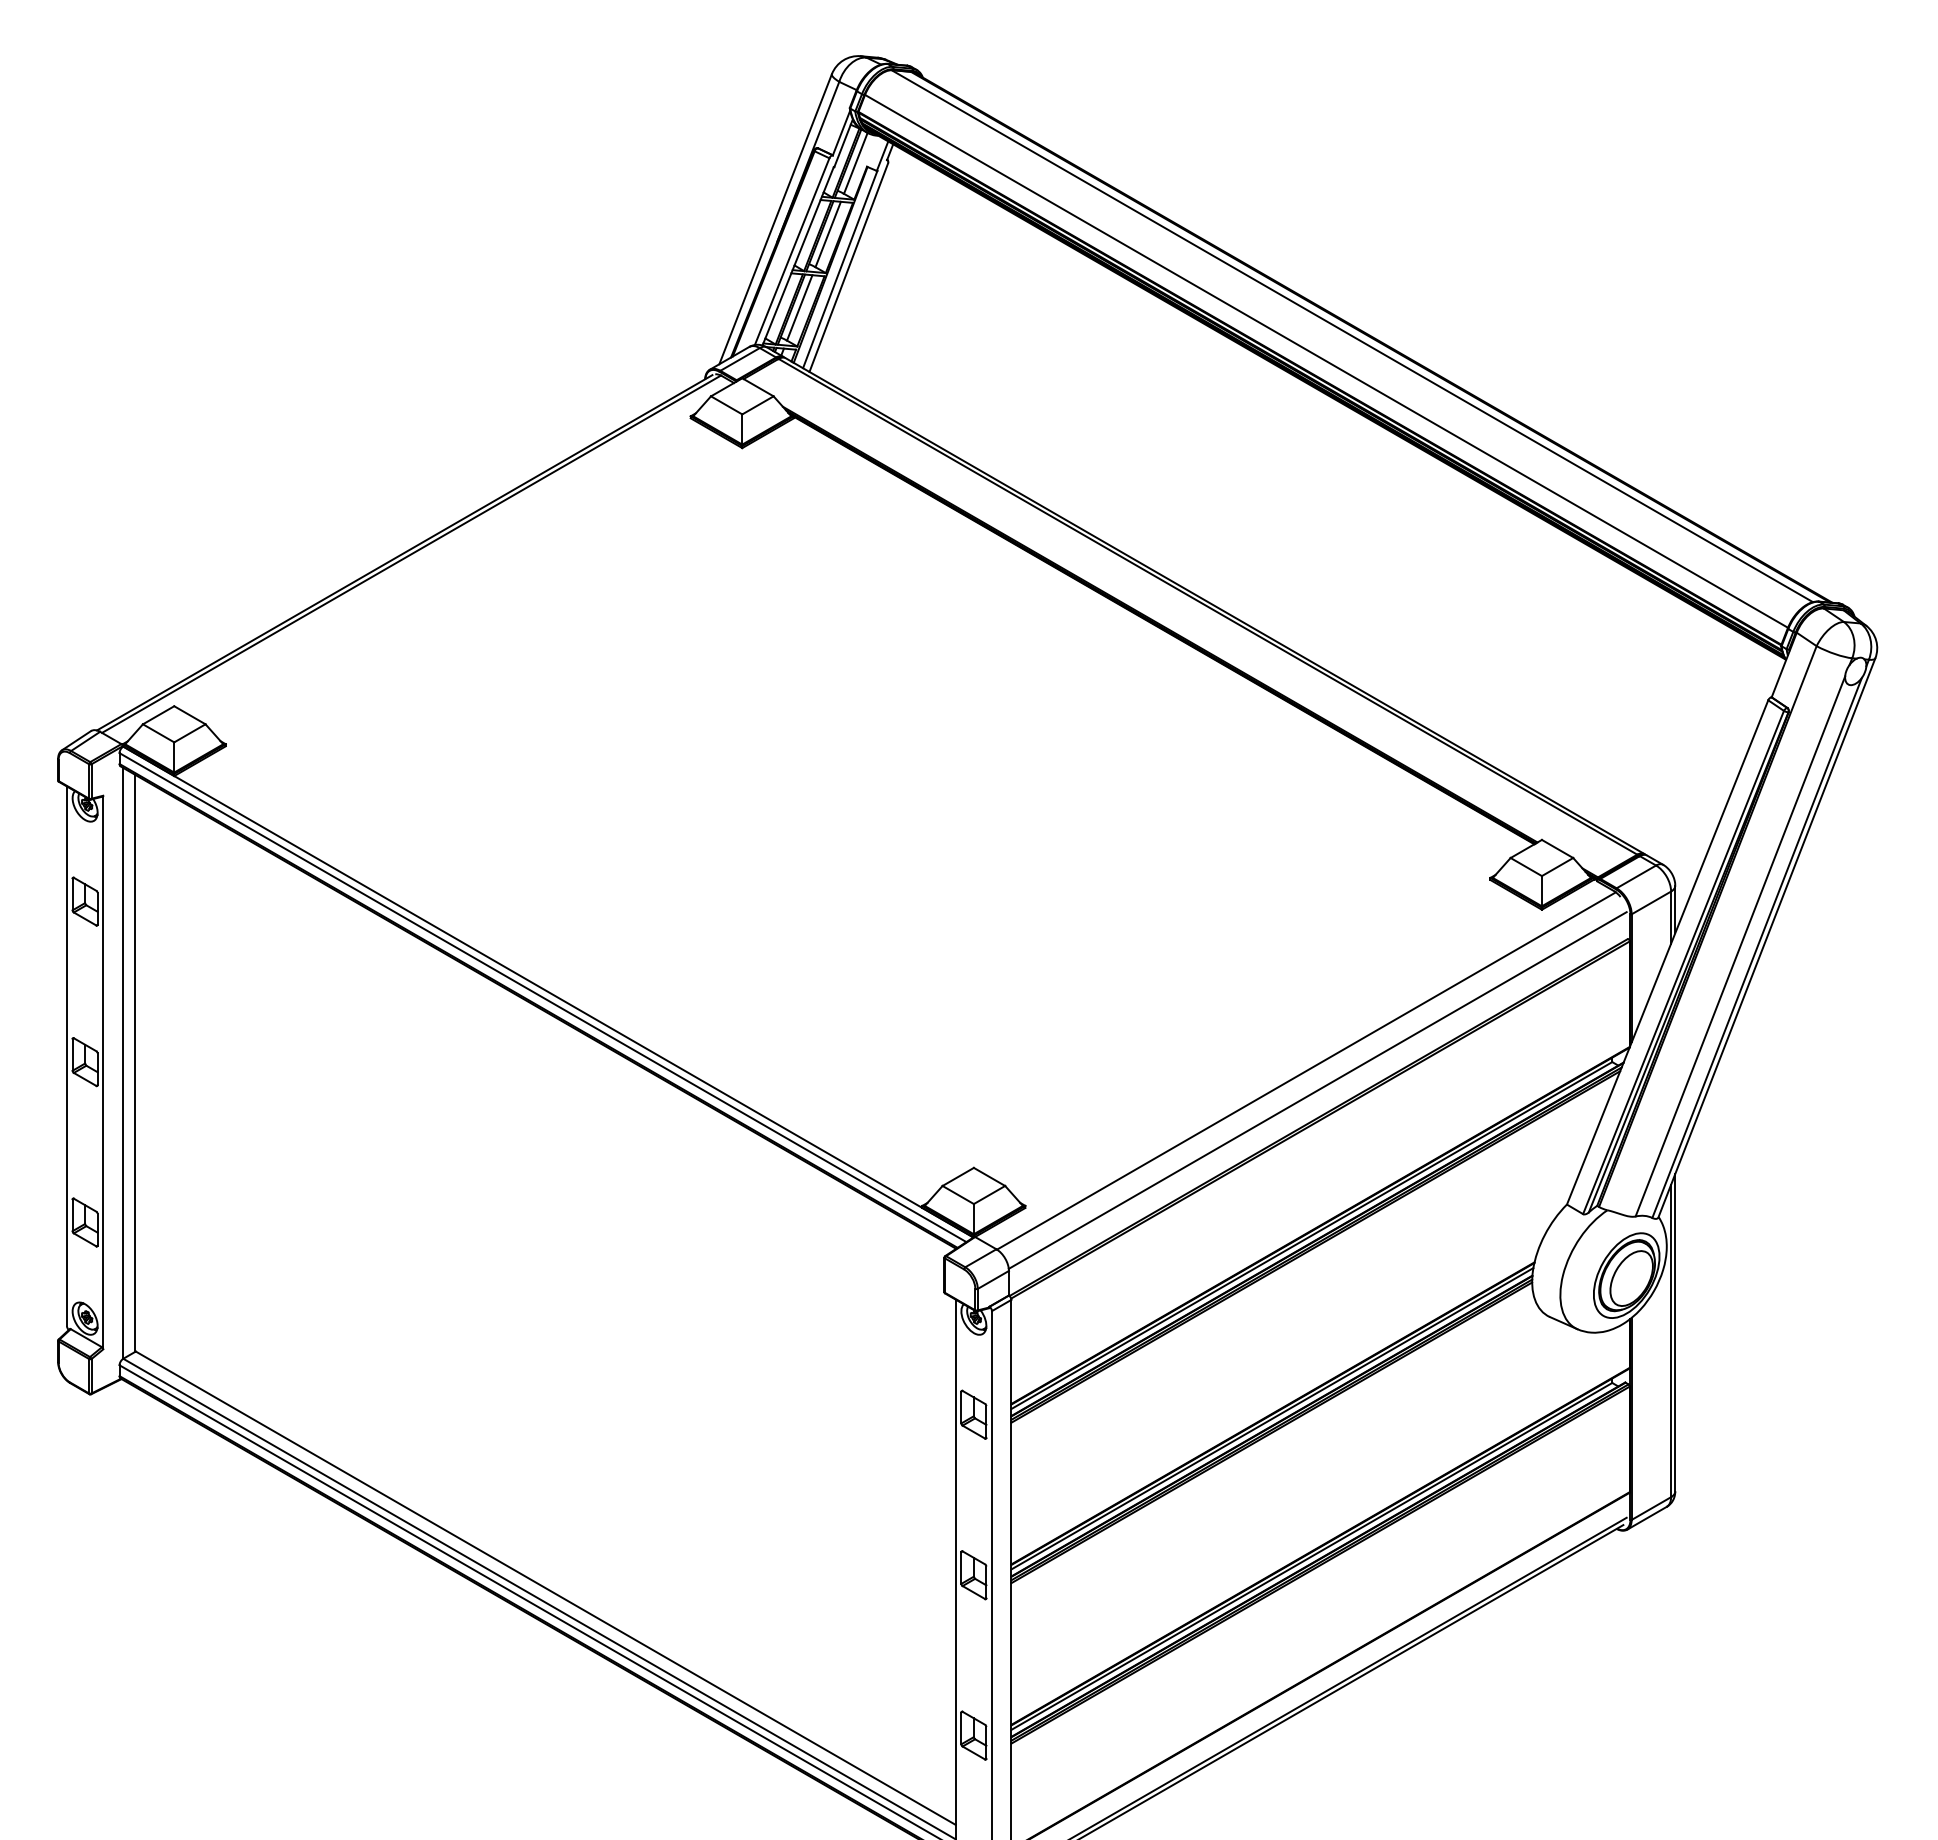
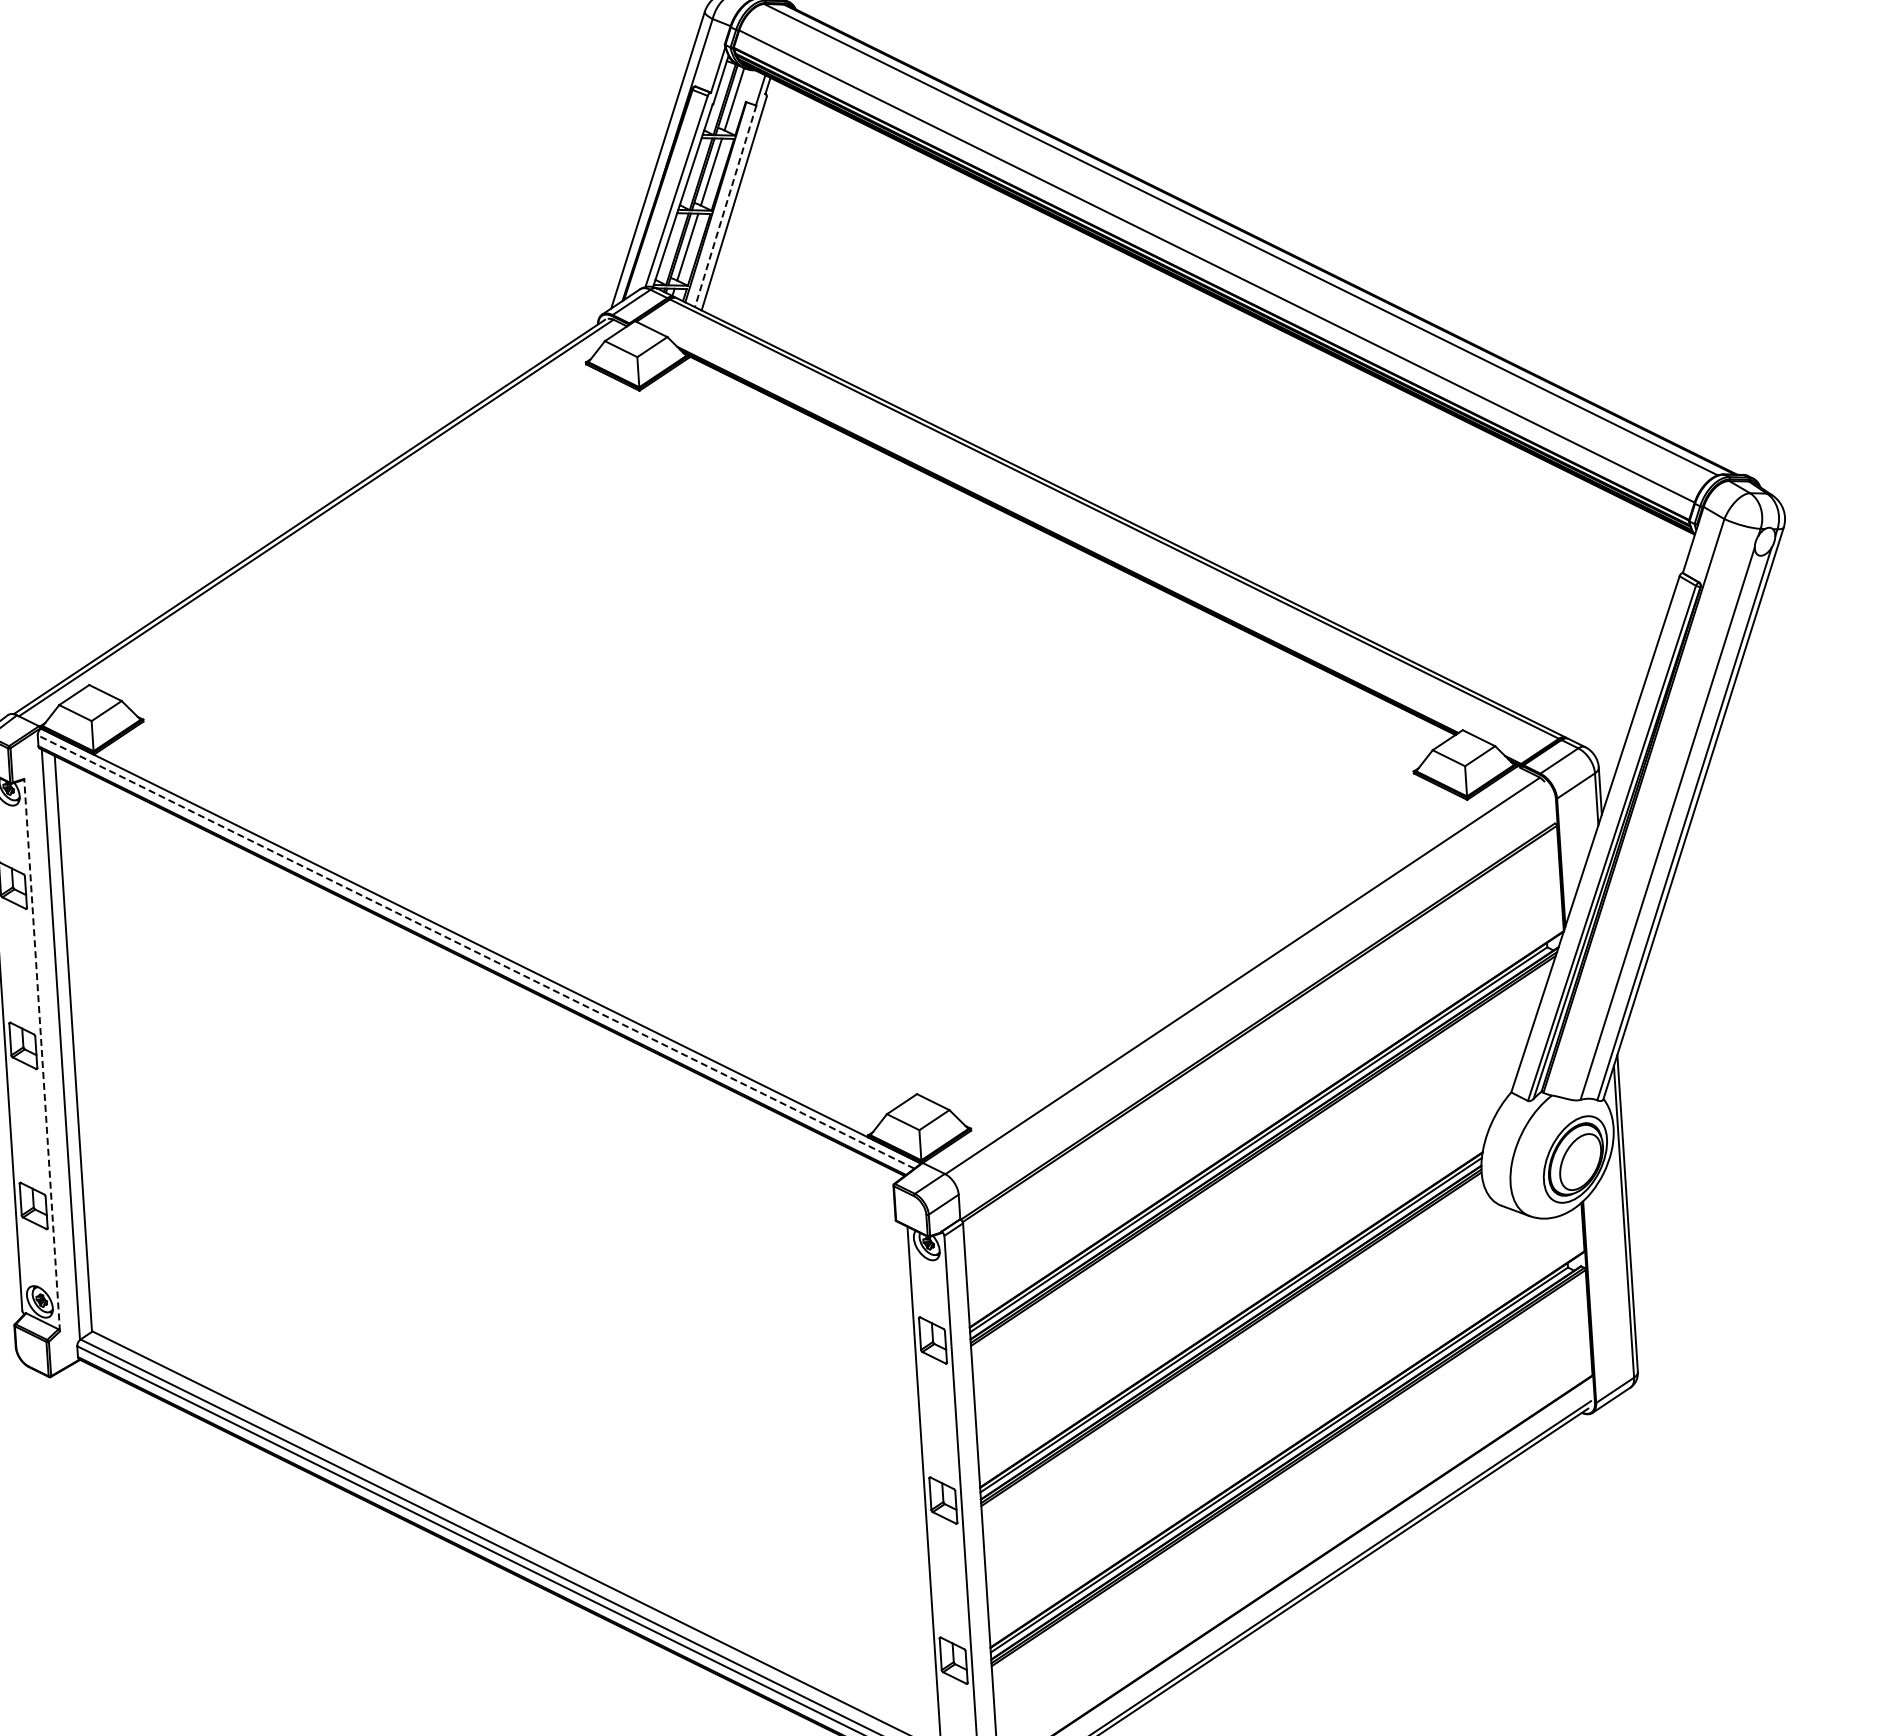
line: (840, 270) -> (726, 207), solid -> dashed
line: (543, 997) -> (476, 951), solid -> dashed
line: (103, 1072) -> (42, 1055), solid -> dashed
line: (1317, 1090) -> (1254, 994), removed

